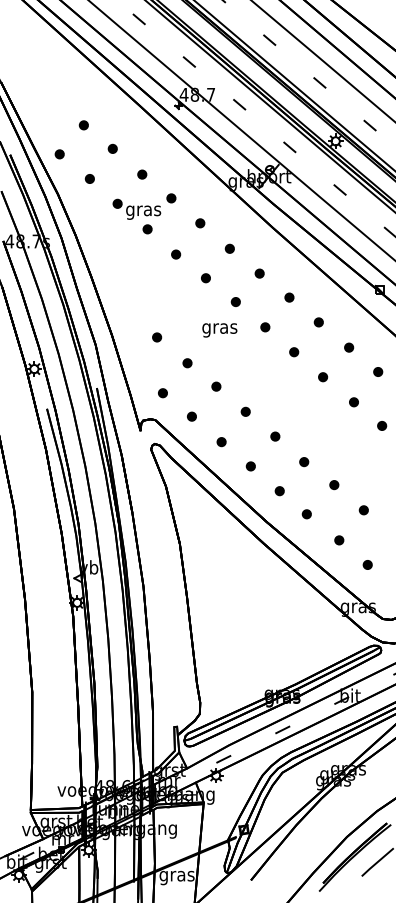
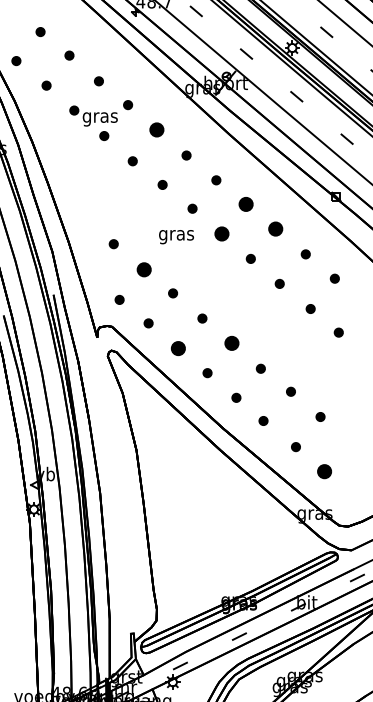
part: (200, 223) -> (157, 130), size x1.6
part: (289, 297) -> (246, 204), size x1.6
part: (318, 322) -> (275, 229), size x1.6
part: (265, 327) -> (222, 234), size x1.6
part: (187, 363) -> (144, 270), size x1.6
part: (275, 436) -> (232, 343), size x1.6
part: (221, 442) -> (178, 349), size x1.6
part: (367, 564) -> (324, 471), size x1.6

